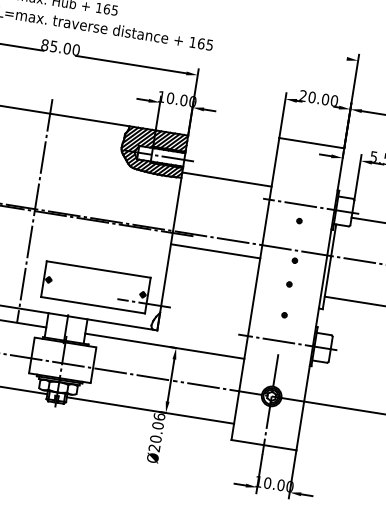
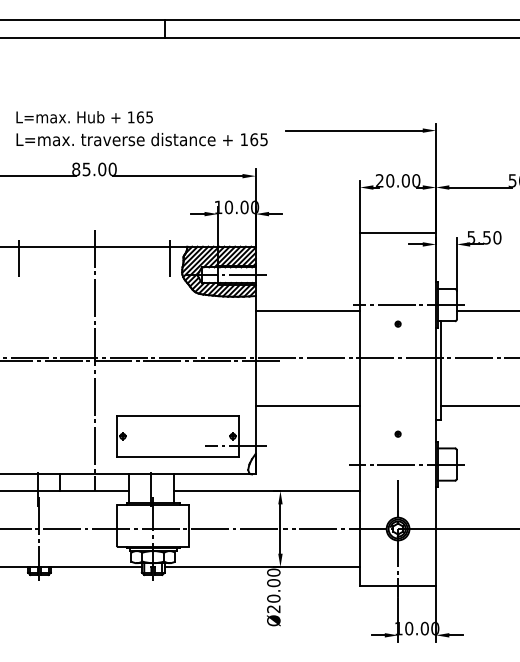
line: (288, 49) -> (354, 130), added
line: (113, 134) -> (170, 258), added
line: (226, 179) -> (307, 310), moved
line: (215, 251) -> (307, 405), moved
part: (294, 260) -> (399, 369), removed
part: (289, 283) -> (397, 397), removed
text: (159, 416) -> (273, 572), Ø20.06 -> Ø20.00

